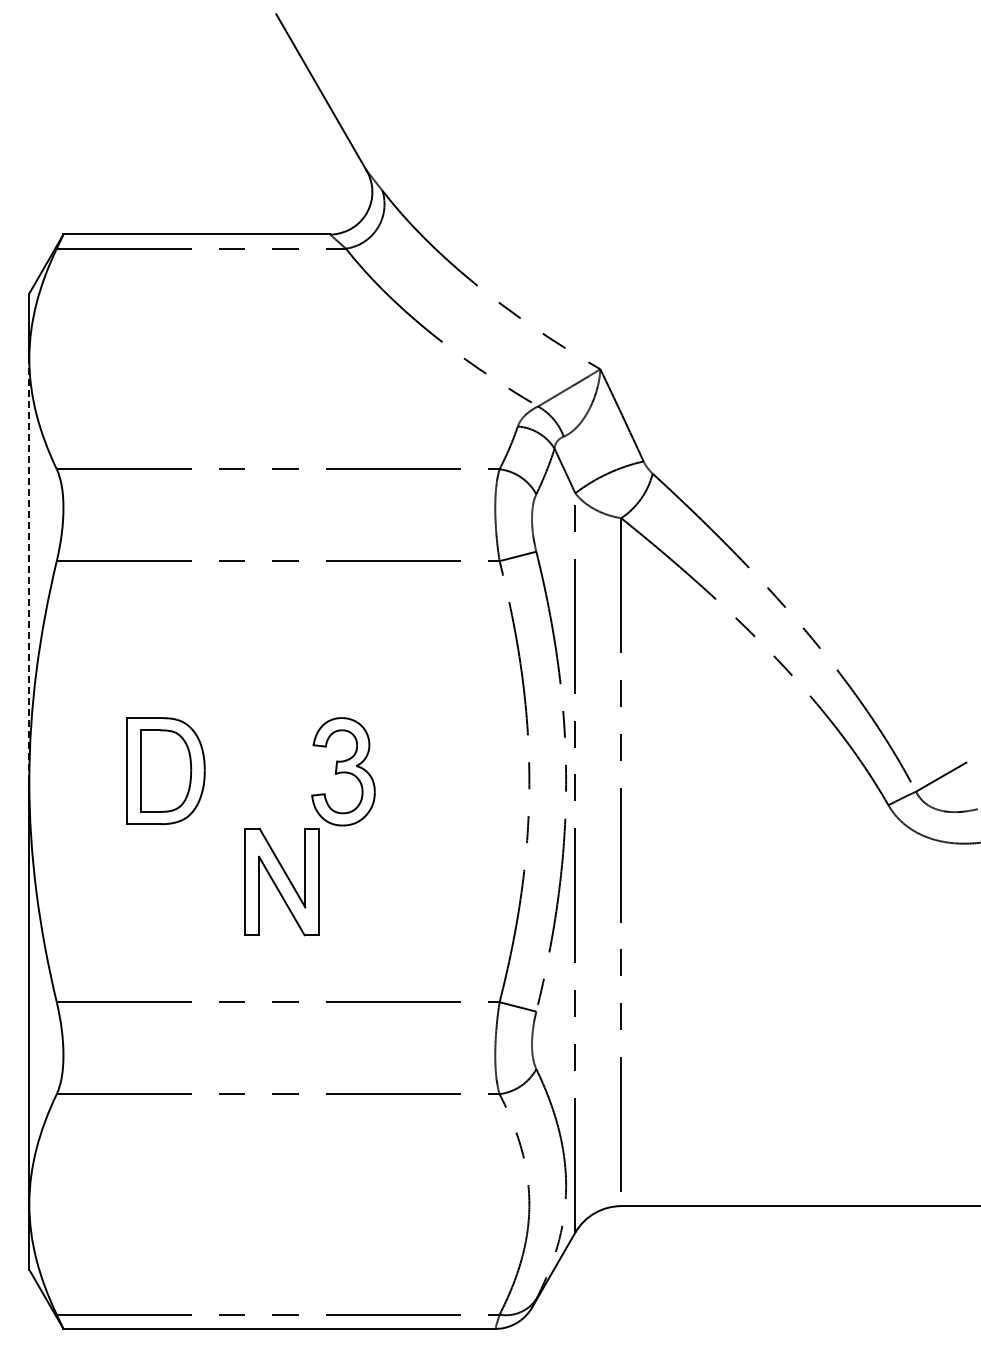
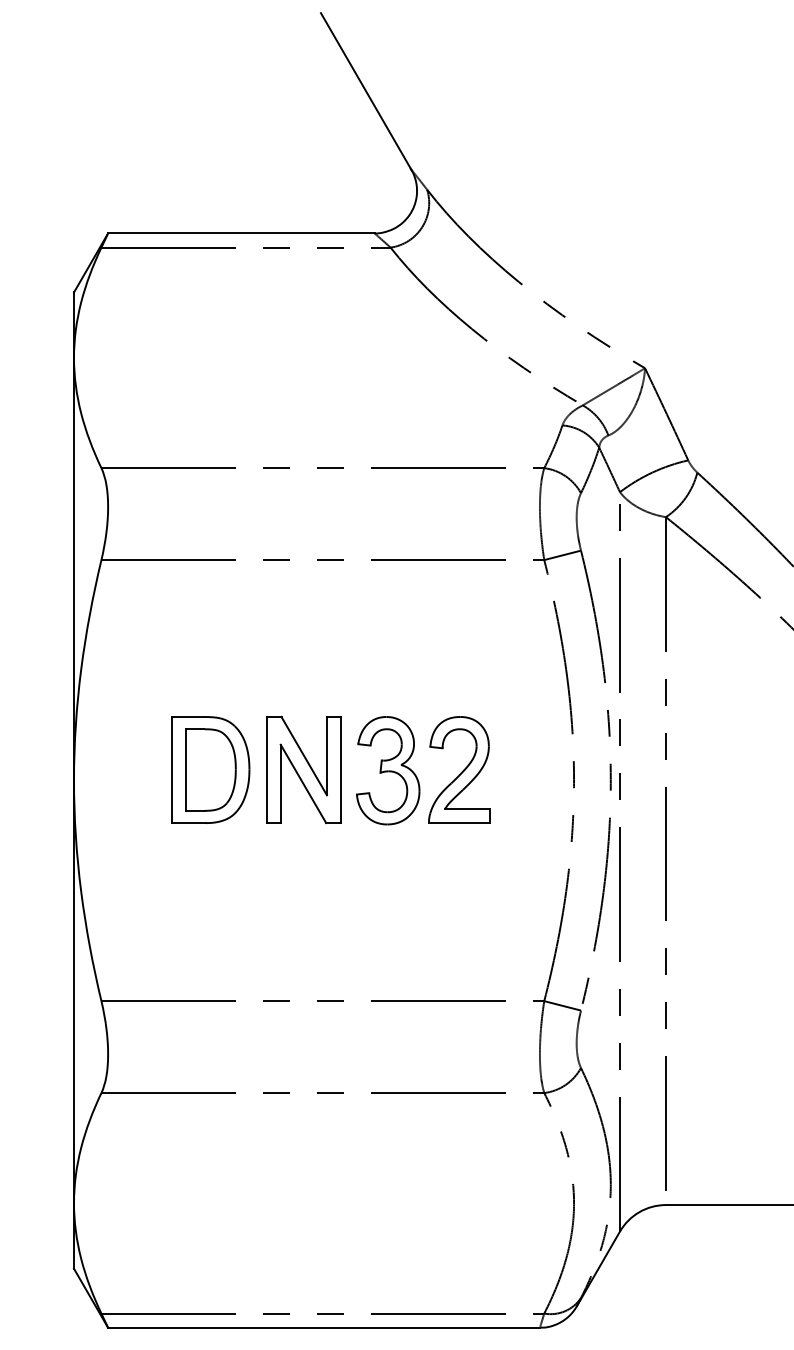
line: (29, 569) -> (74, 568), dashed -> solid
part: (414, 770) -> (459, 769), added
part: (281, 882) -> (303, 770), moved

